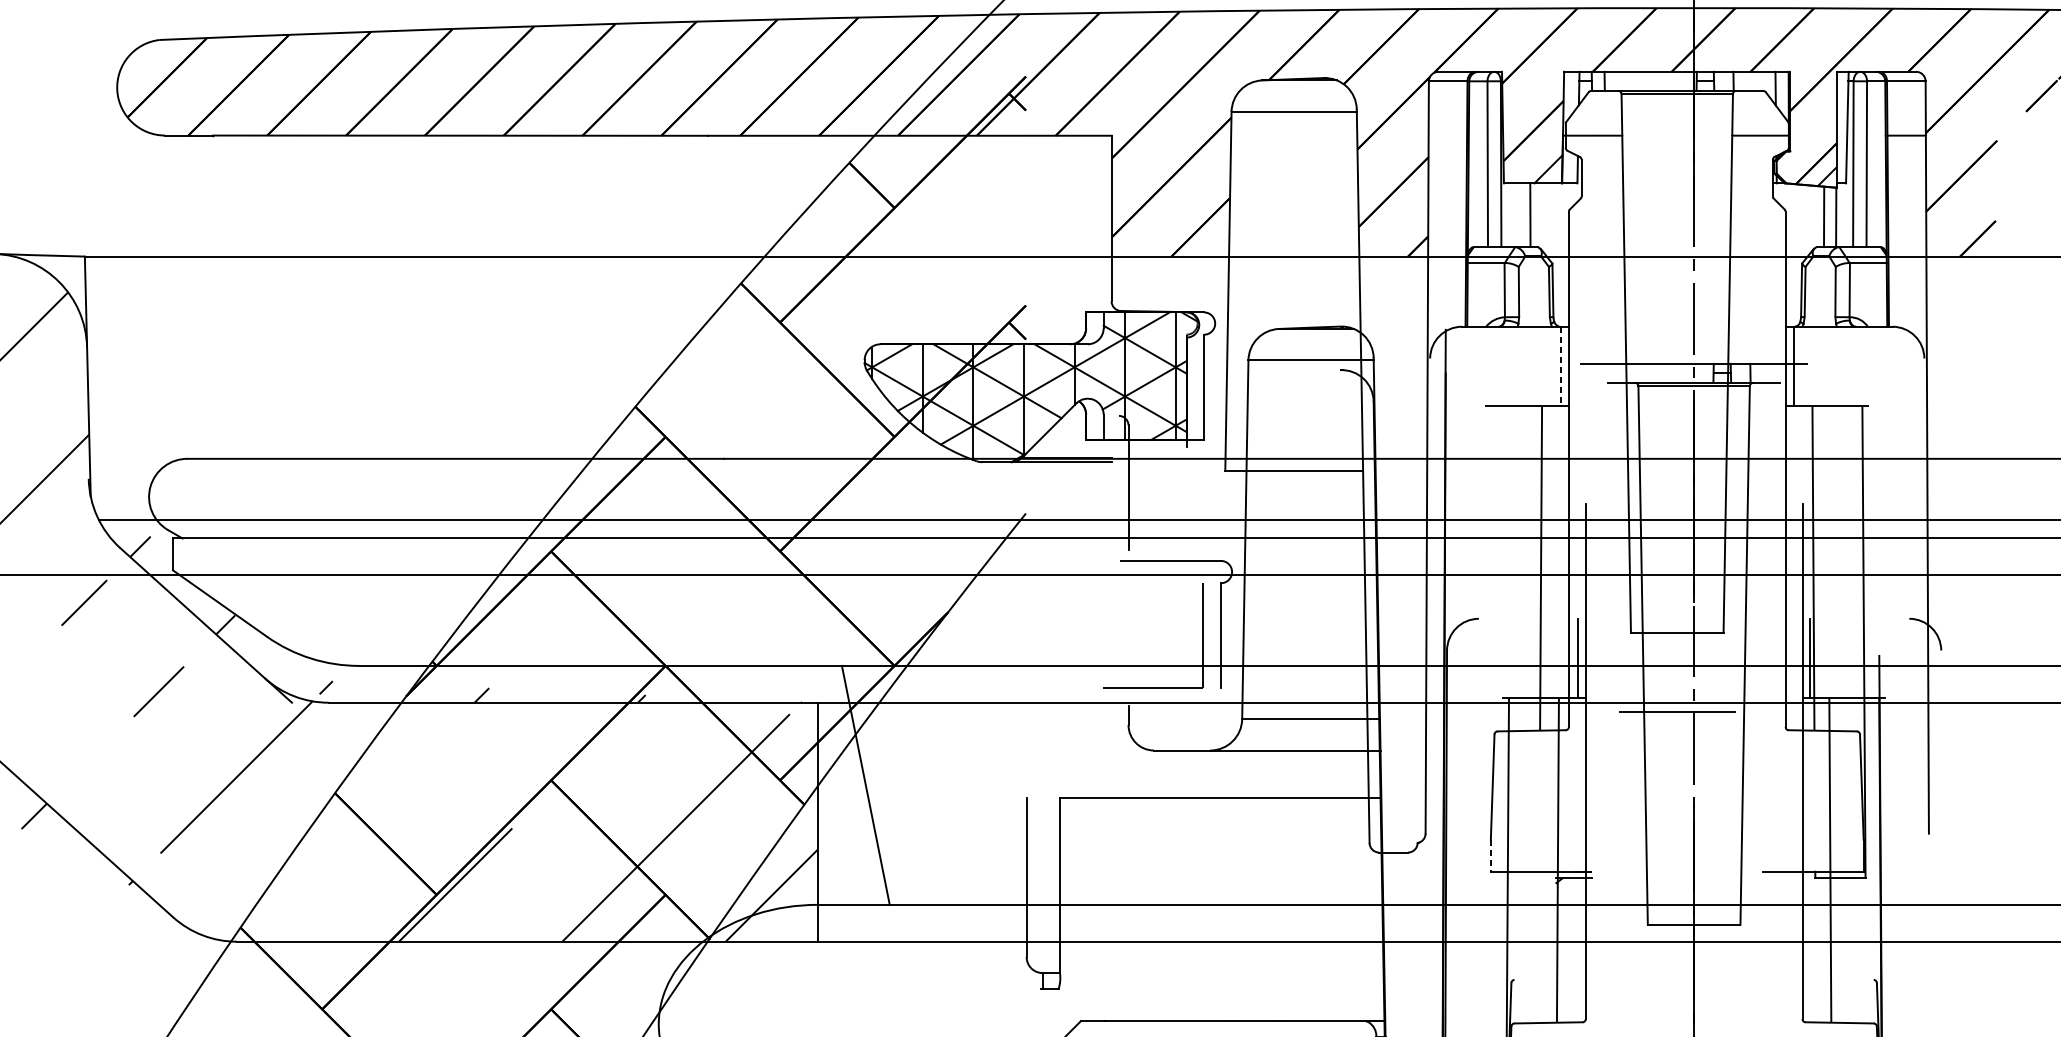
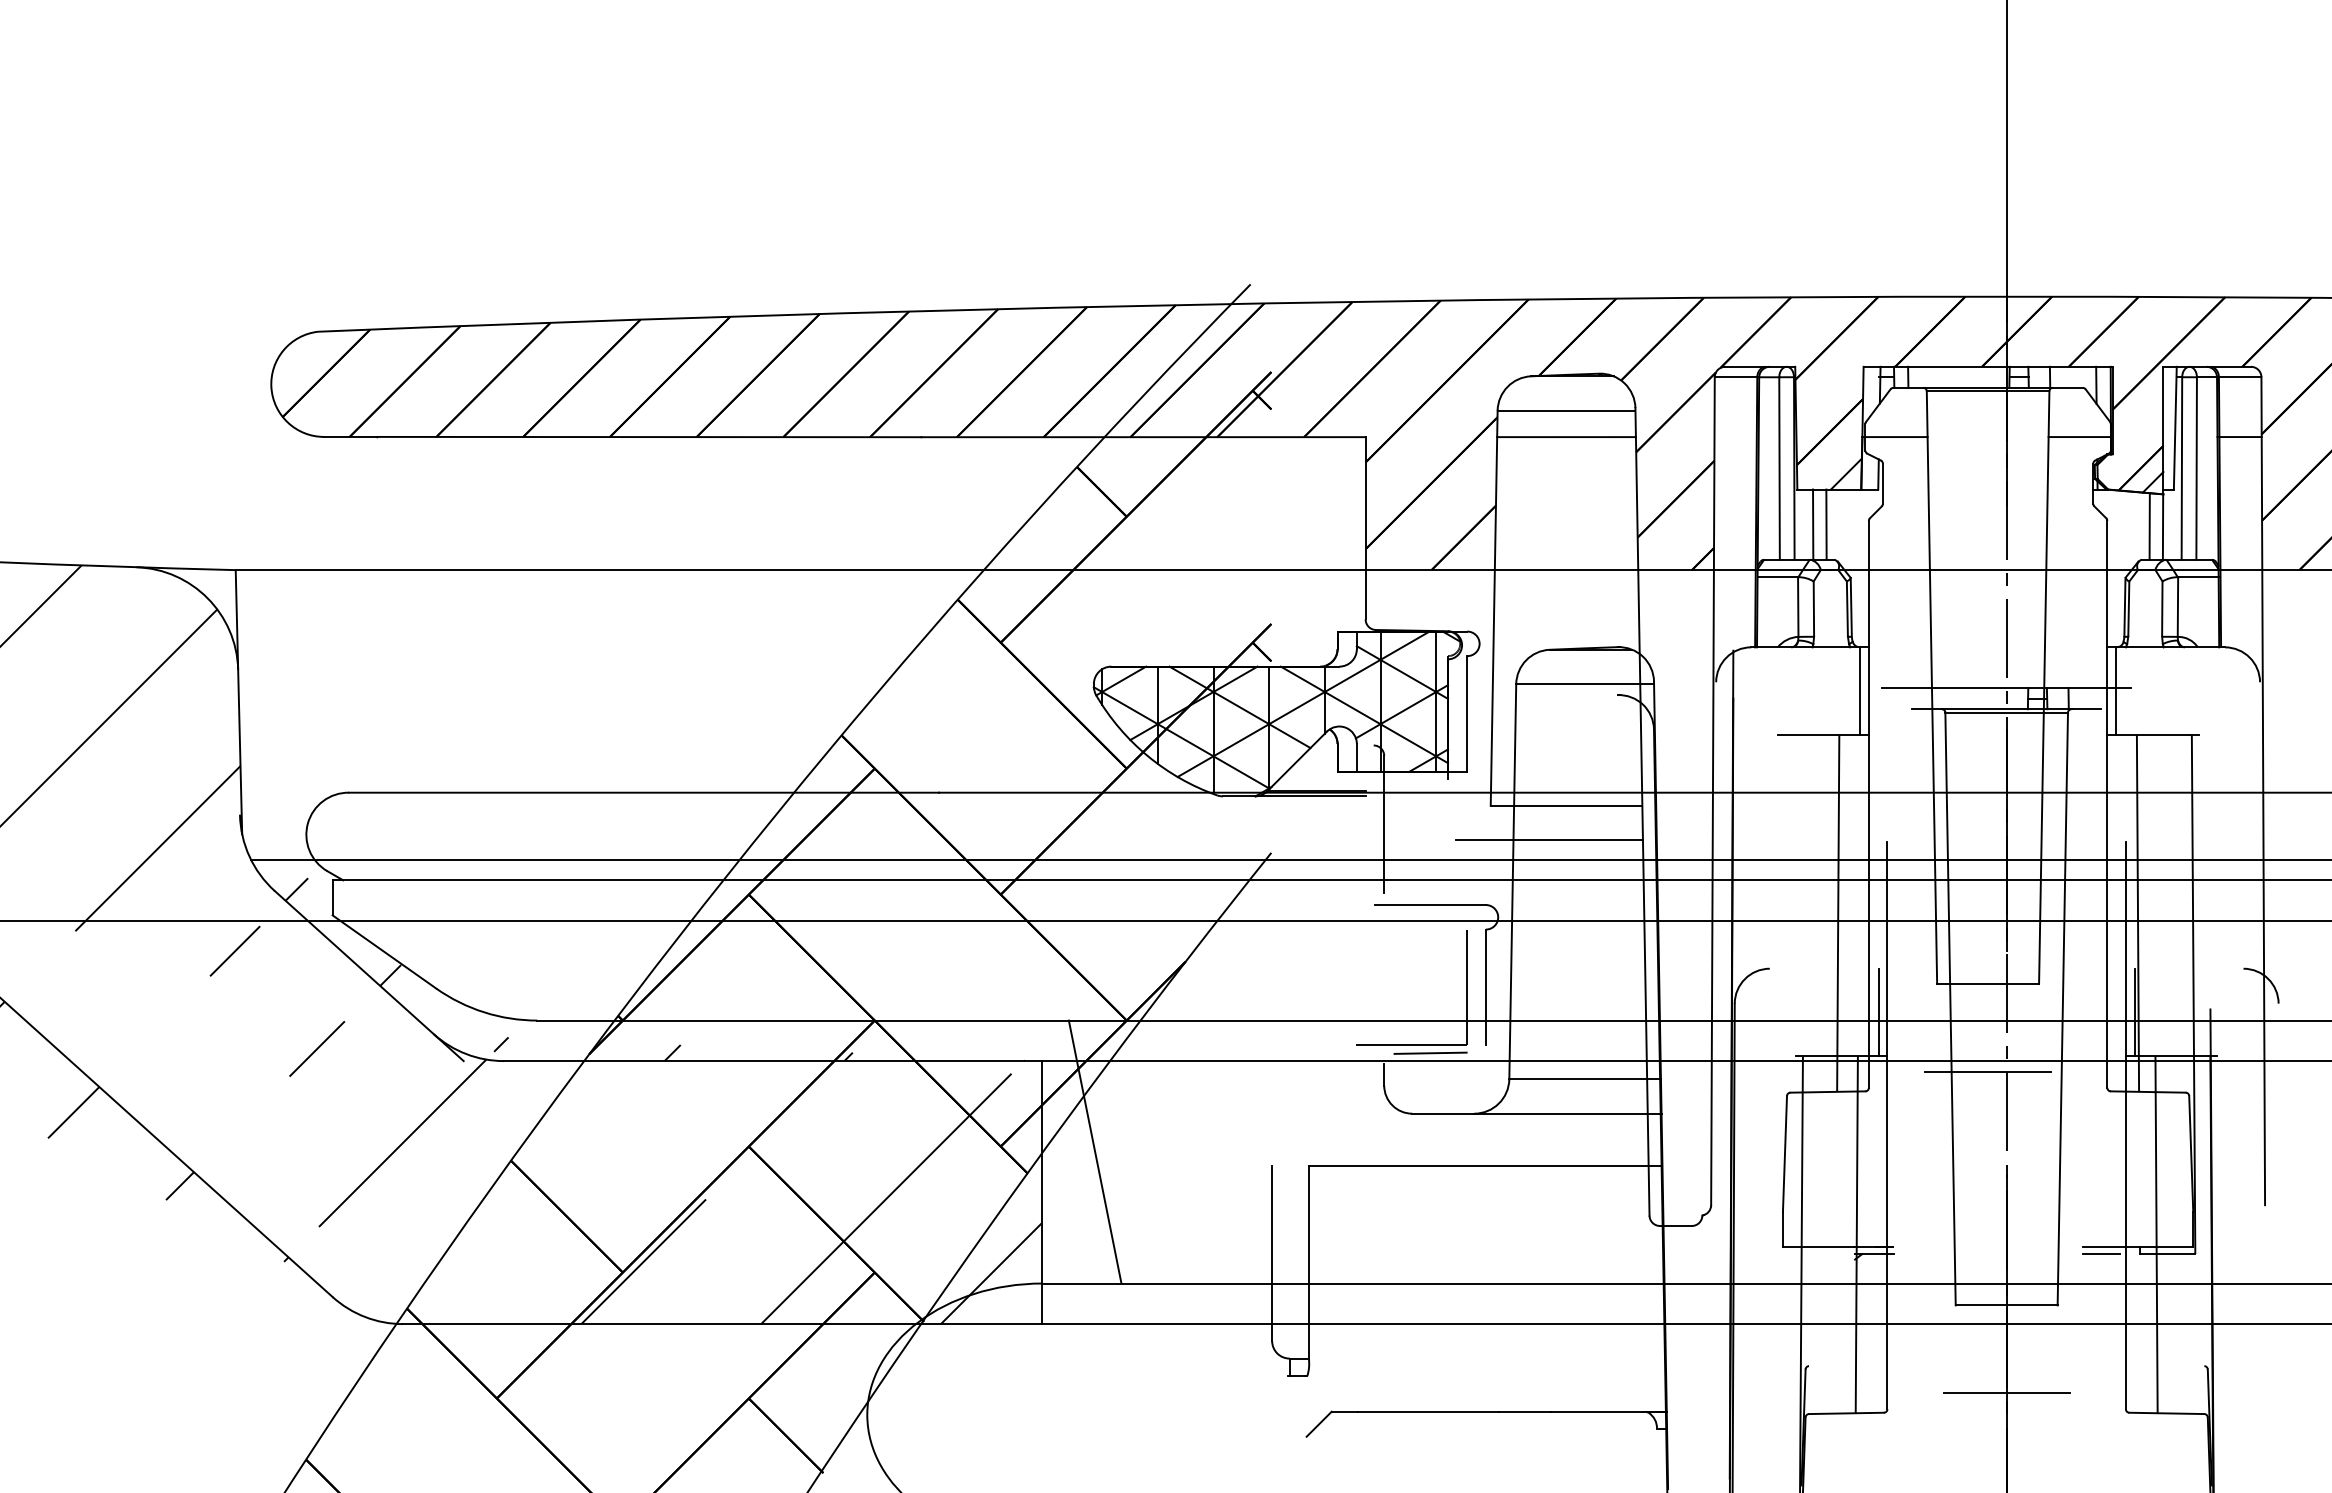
line: (1294, 136) -> (1566, 437), added
line: (1518, 215) -> (1813, 524), added
line: (1561, 366) -> (1860, 691), dashed -> solid
line: (1277, 502) -> (1548, 840), added
line: (1170, 694) -> (1430, 1052), added
line: (1490, 855) -> (1782, 1229), dashed -> solid
line: (1780, 878) -> (2101, 1254), added
line: (1693, 1004) -> (2006, 1393), added

